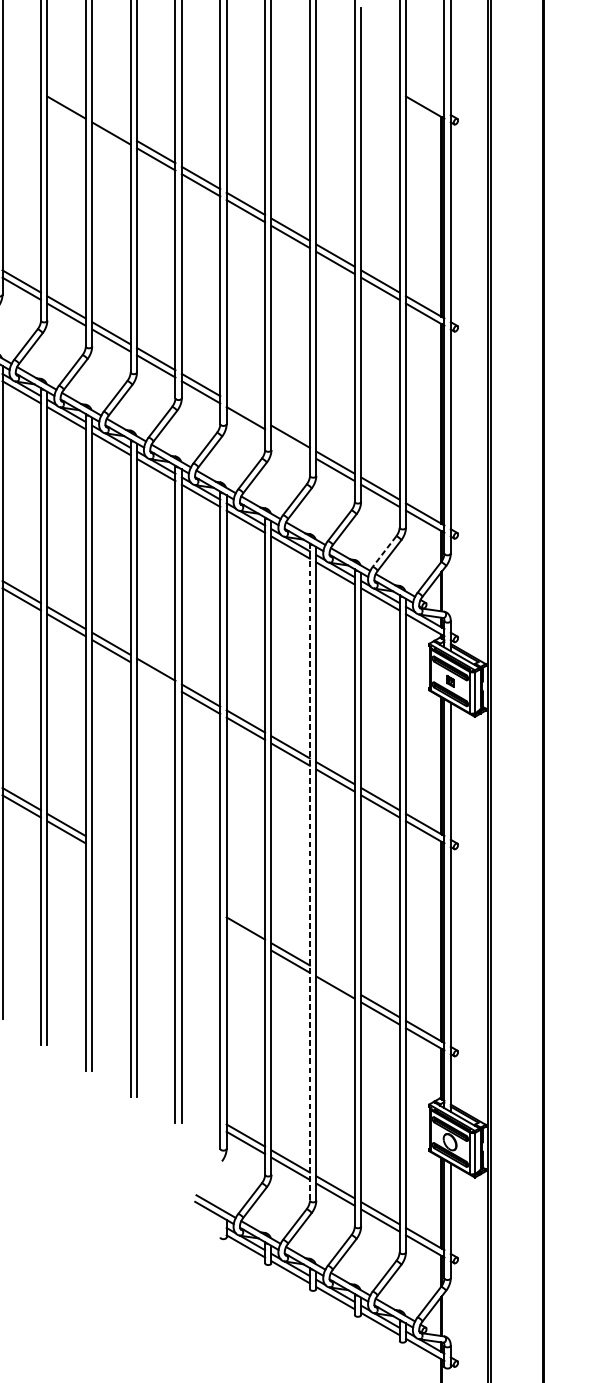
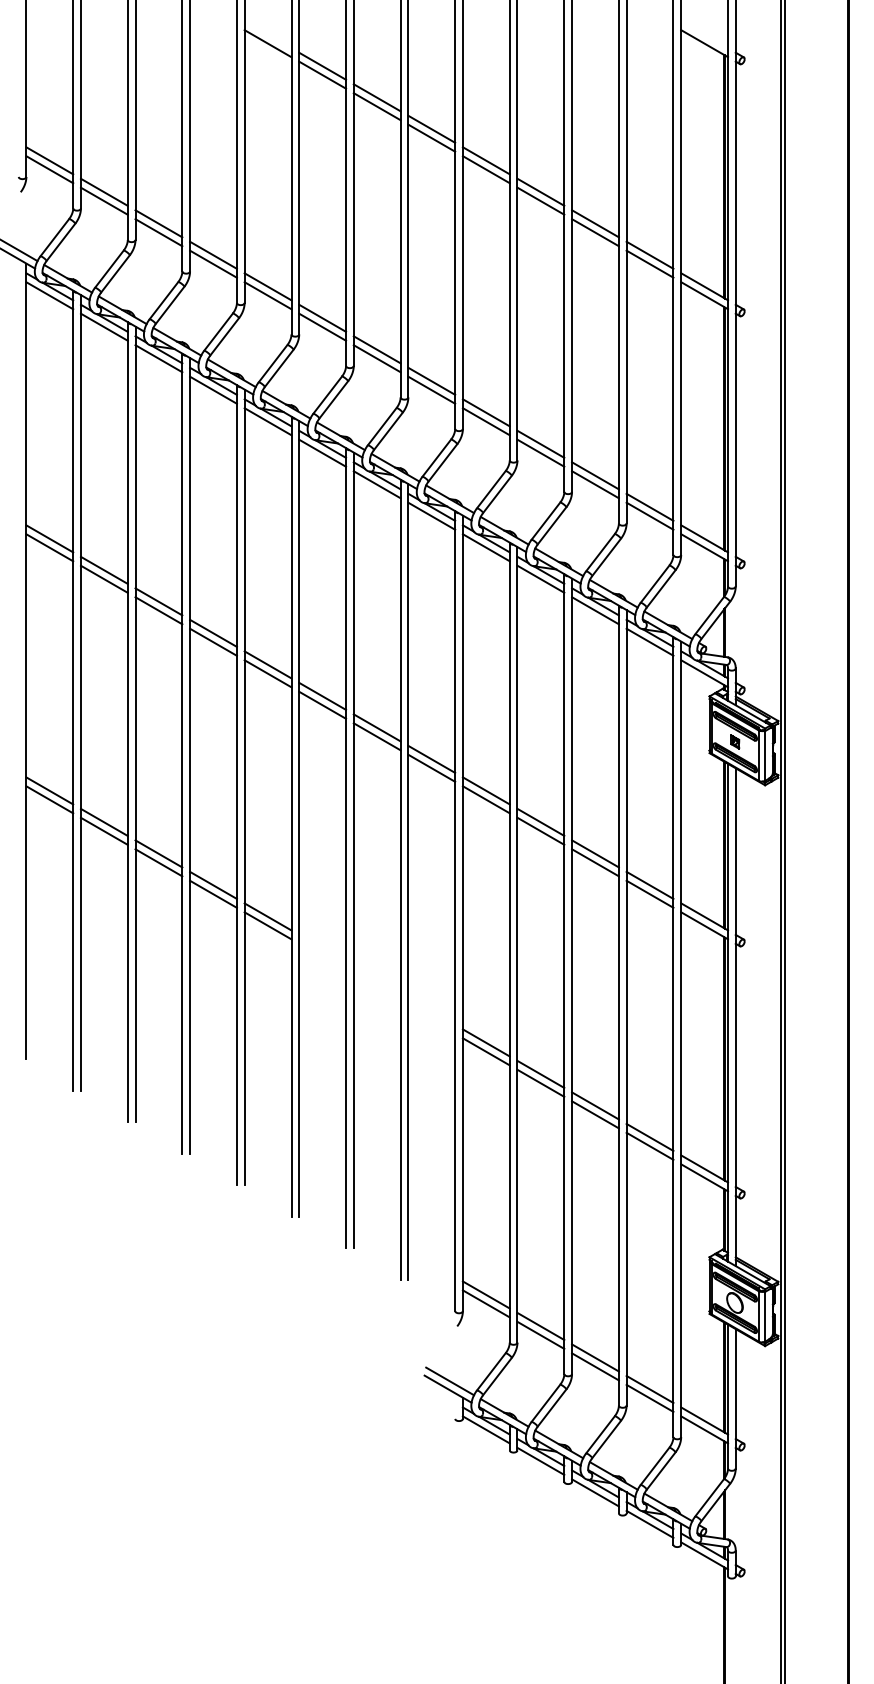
line: (111, 125) -> (322, 65), added
line: (245, 410) -> (485, 412), added
line: (290, 443) -> (540, 452), added
line: (384, 551) -> (654, 584), dashed -> solid
line: (155, 676) -> (376, 736), added
line: (310, 872) -> (564, 974), dashed -> solid
line: (245, 935) -> (485, 1051), added
line: (335, 979) -> (595, 1105), added

